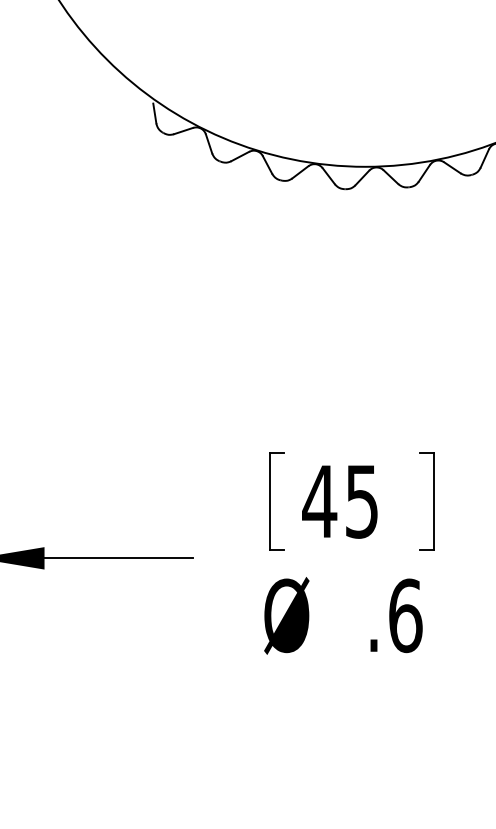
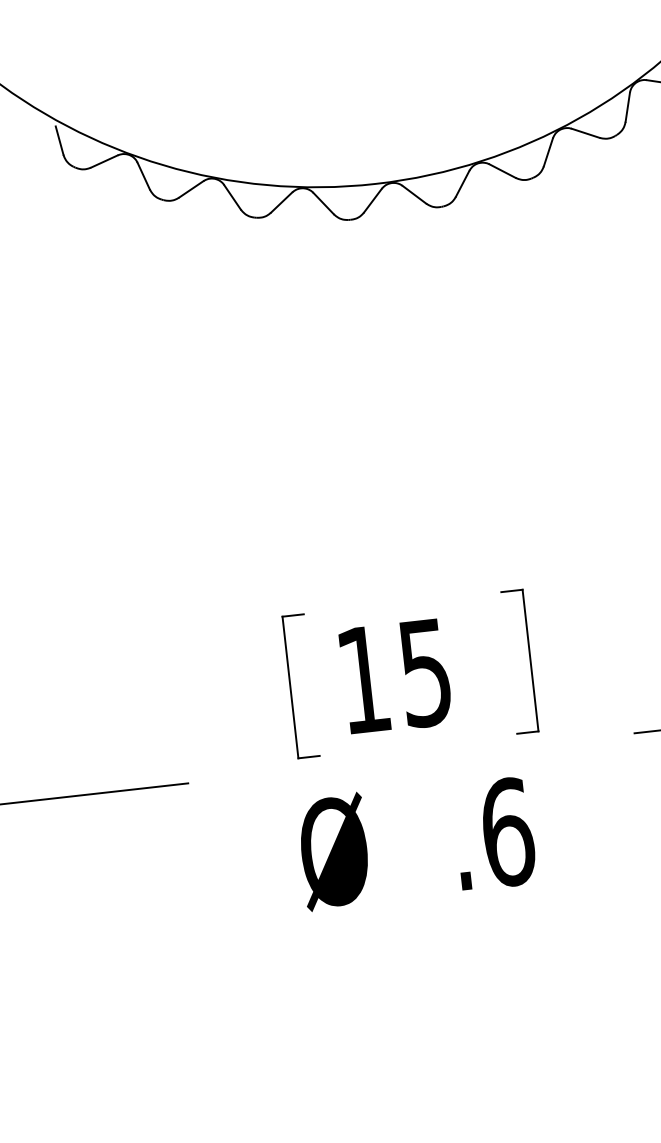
text: (319, 501) -> (363, 679), 45 -> 15

